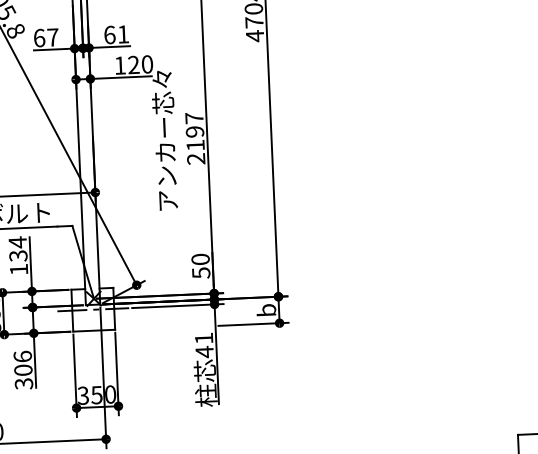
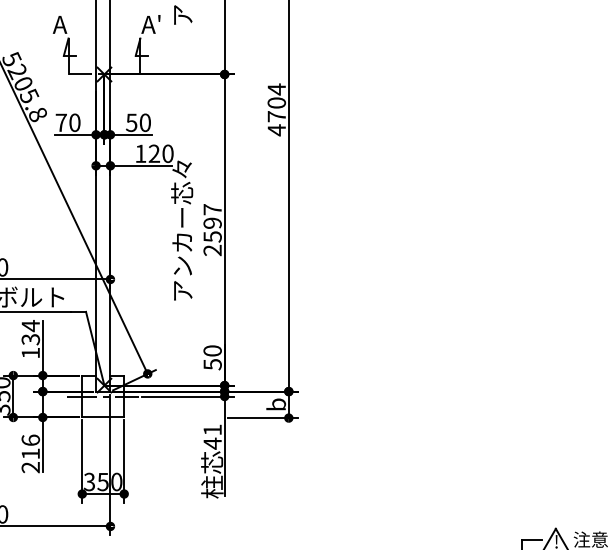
text: (115, 34) -> (137, 122), 61 -> 50
text: (45, 37) -> (67, 122), 67 -> 70
text: (195, 145) -> (212, 236), 2197 -> 2597
text: (23, 376) -> (30, 460), 306 -> 216

